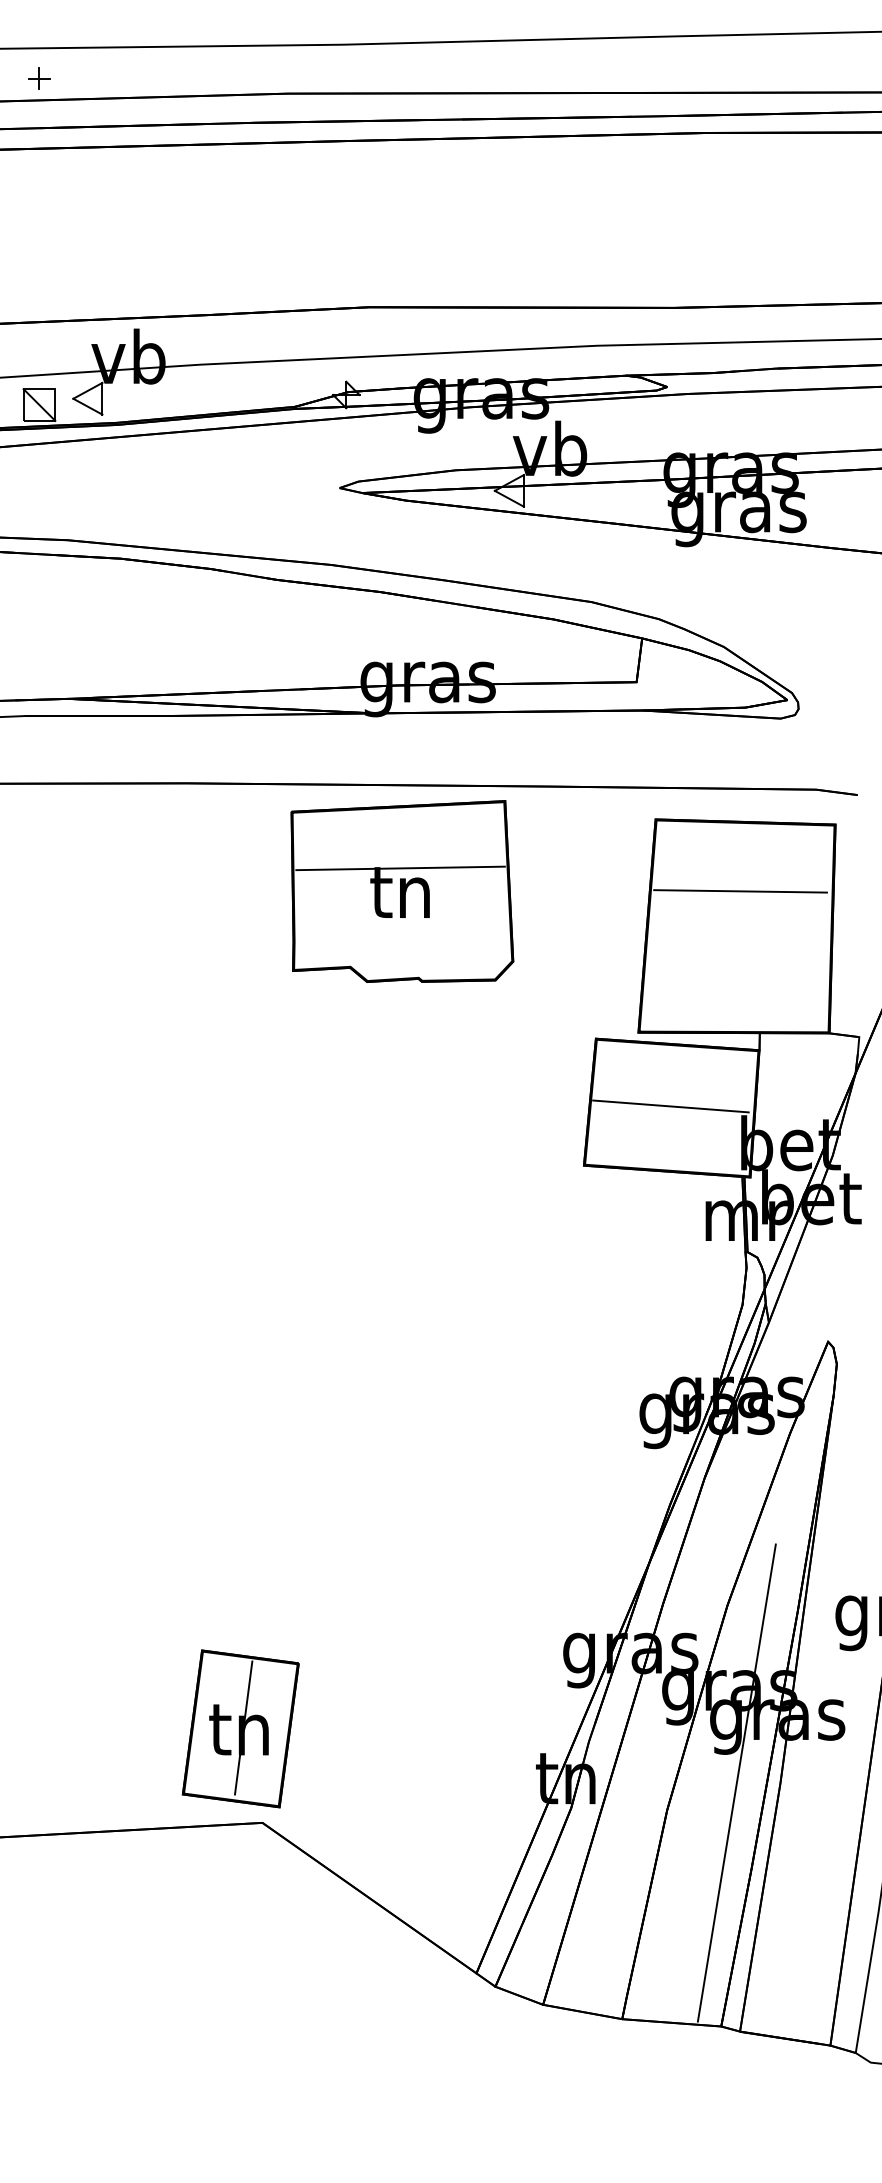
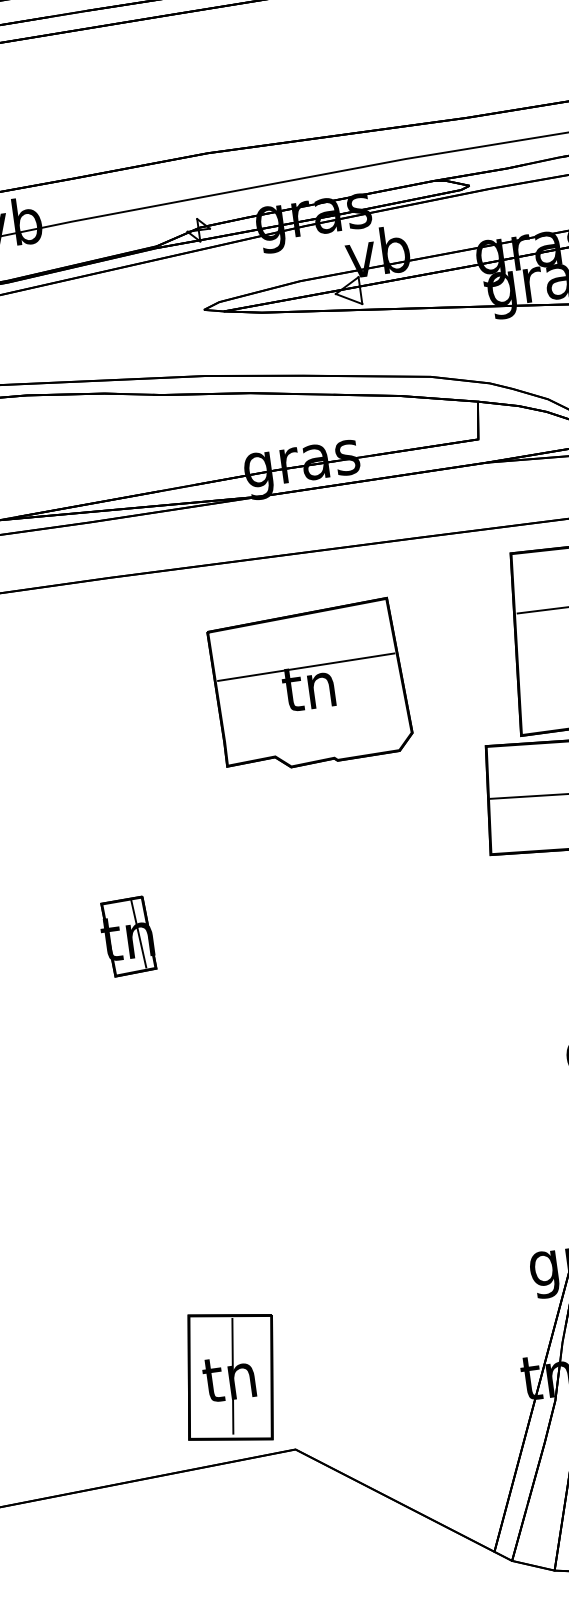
part: (402, 891) -> (310, 686), moved
part: (149, 1201) -> (126, 936), added
part: (240, 1728) -> (230, 1377), moved

